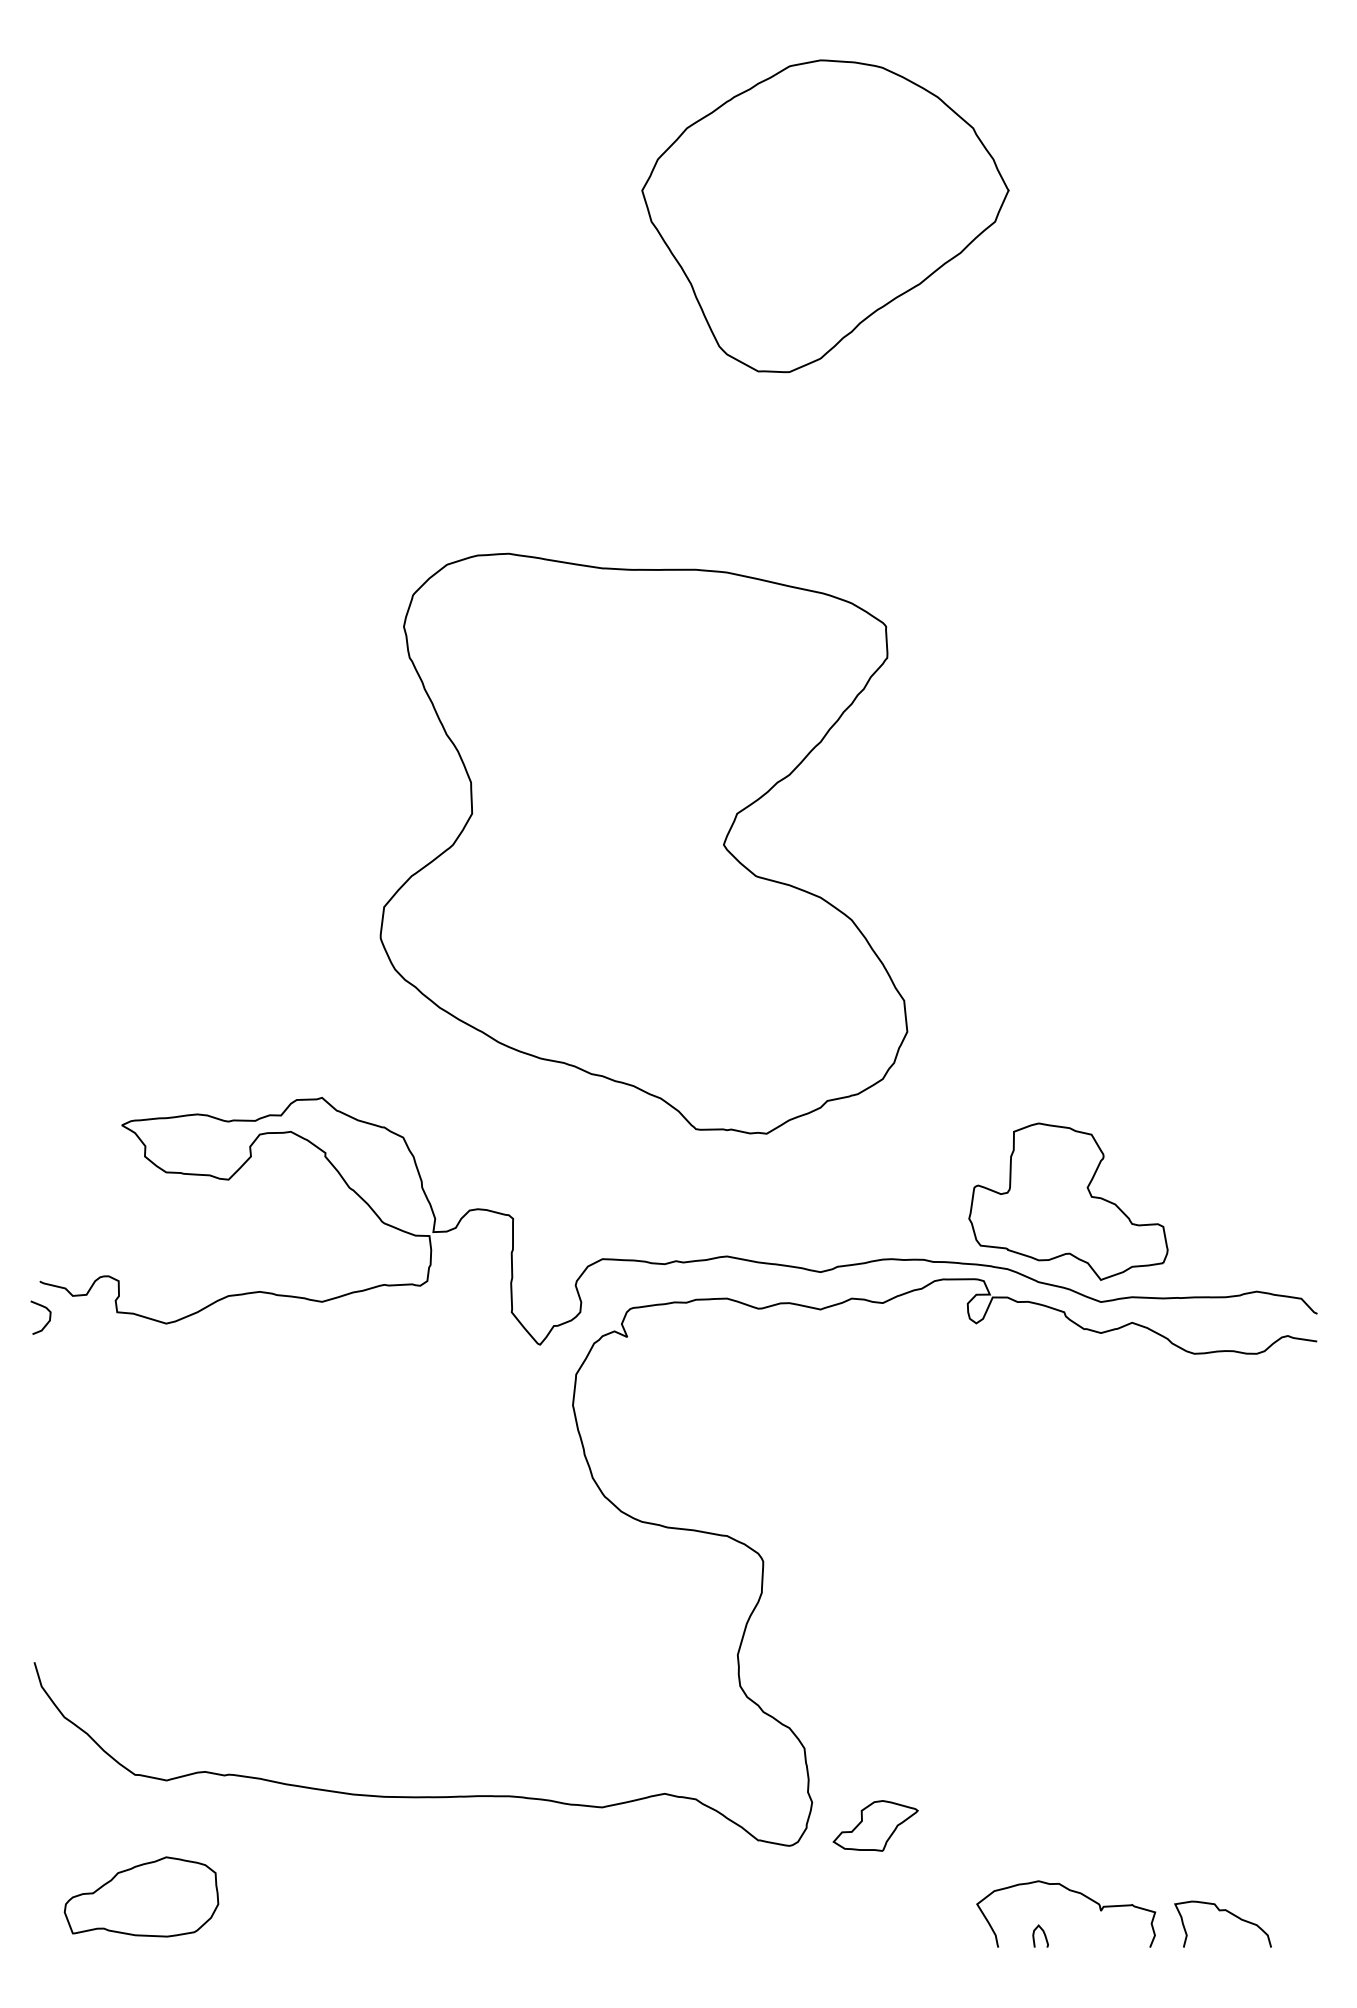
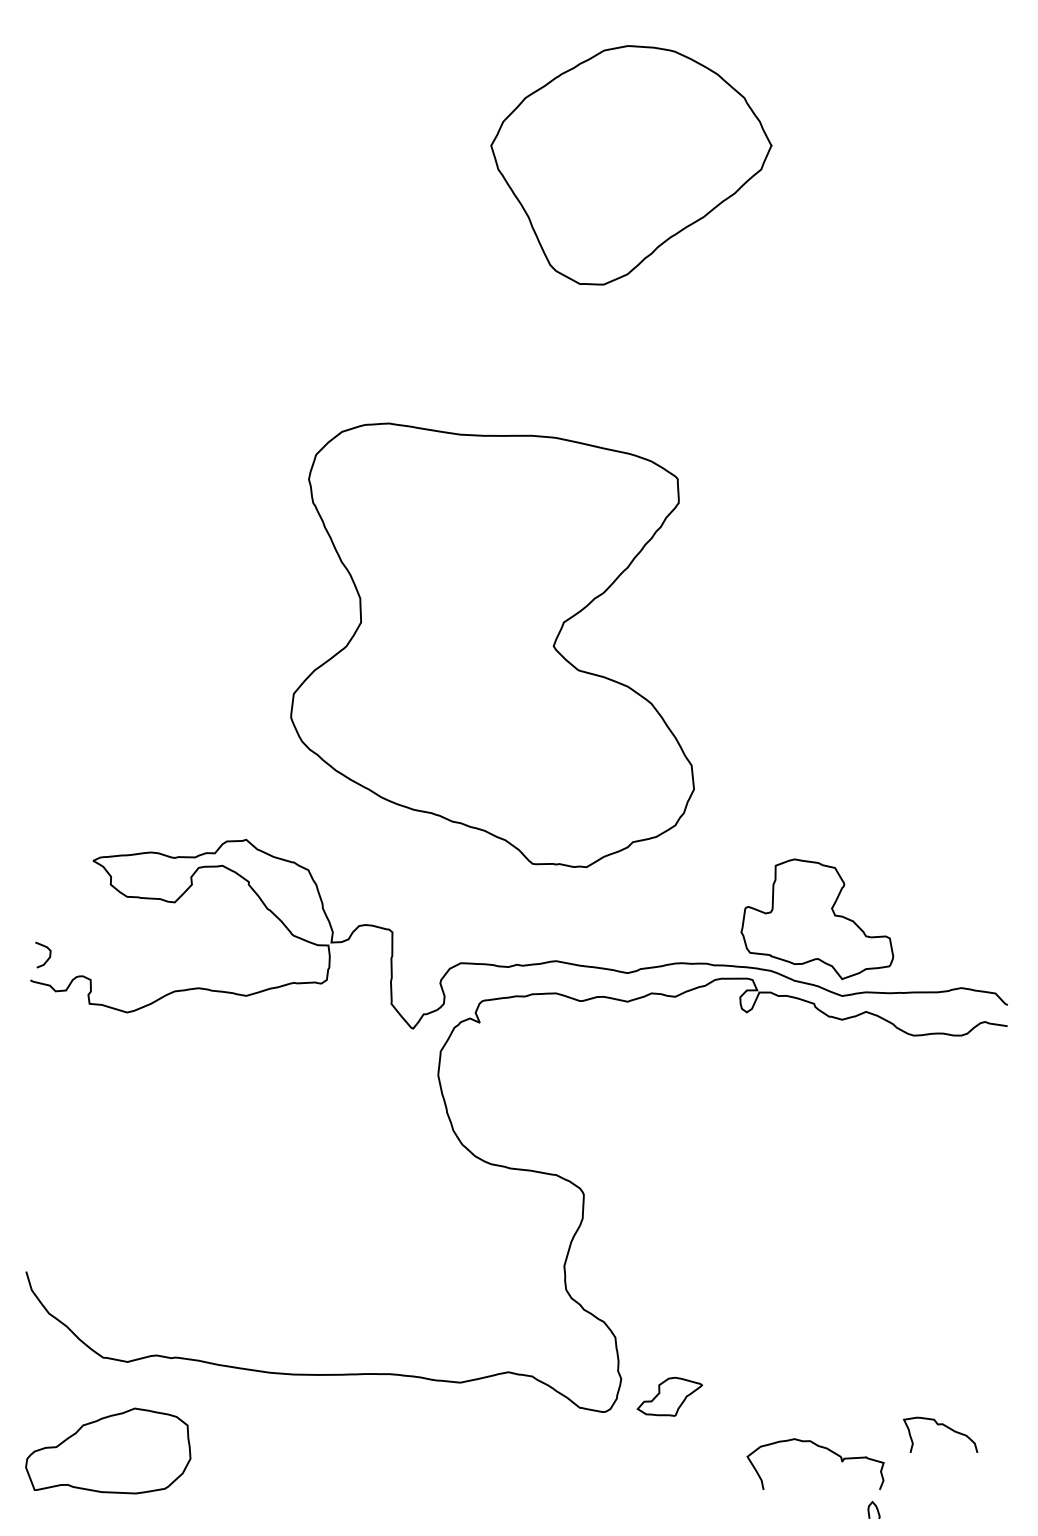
curve: (46, 1322) -> (47, 958), moved
part: (140, 1897) -> (107, 1451), size x1.4
curve: (1228, 1913) -> (944, 1426), moved
curve: (1042, 1932) -> (875, 1507), moved

